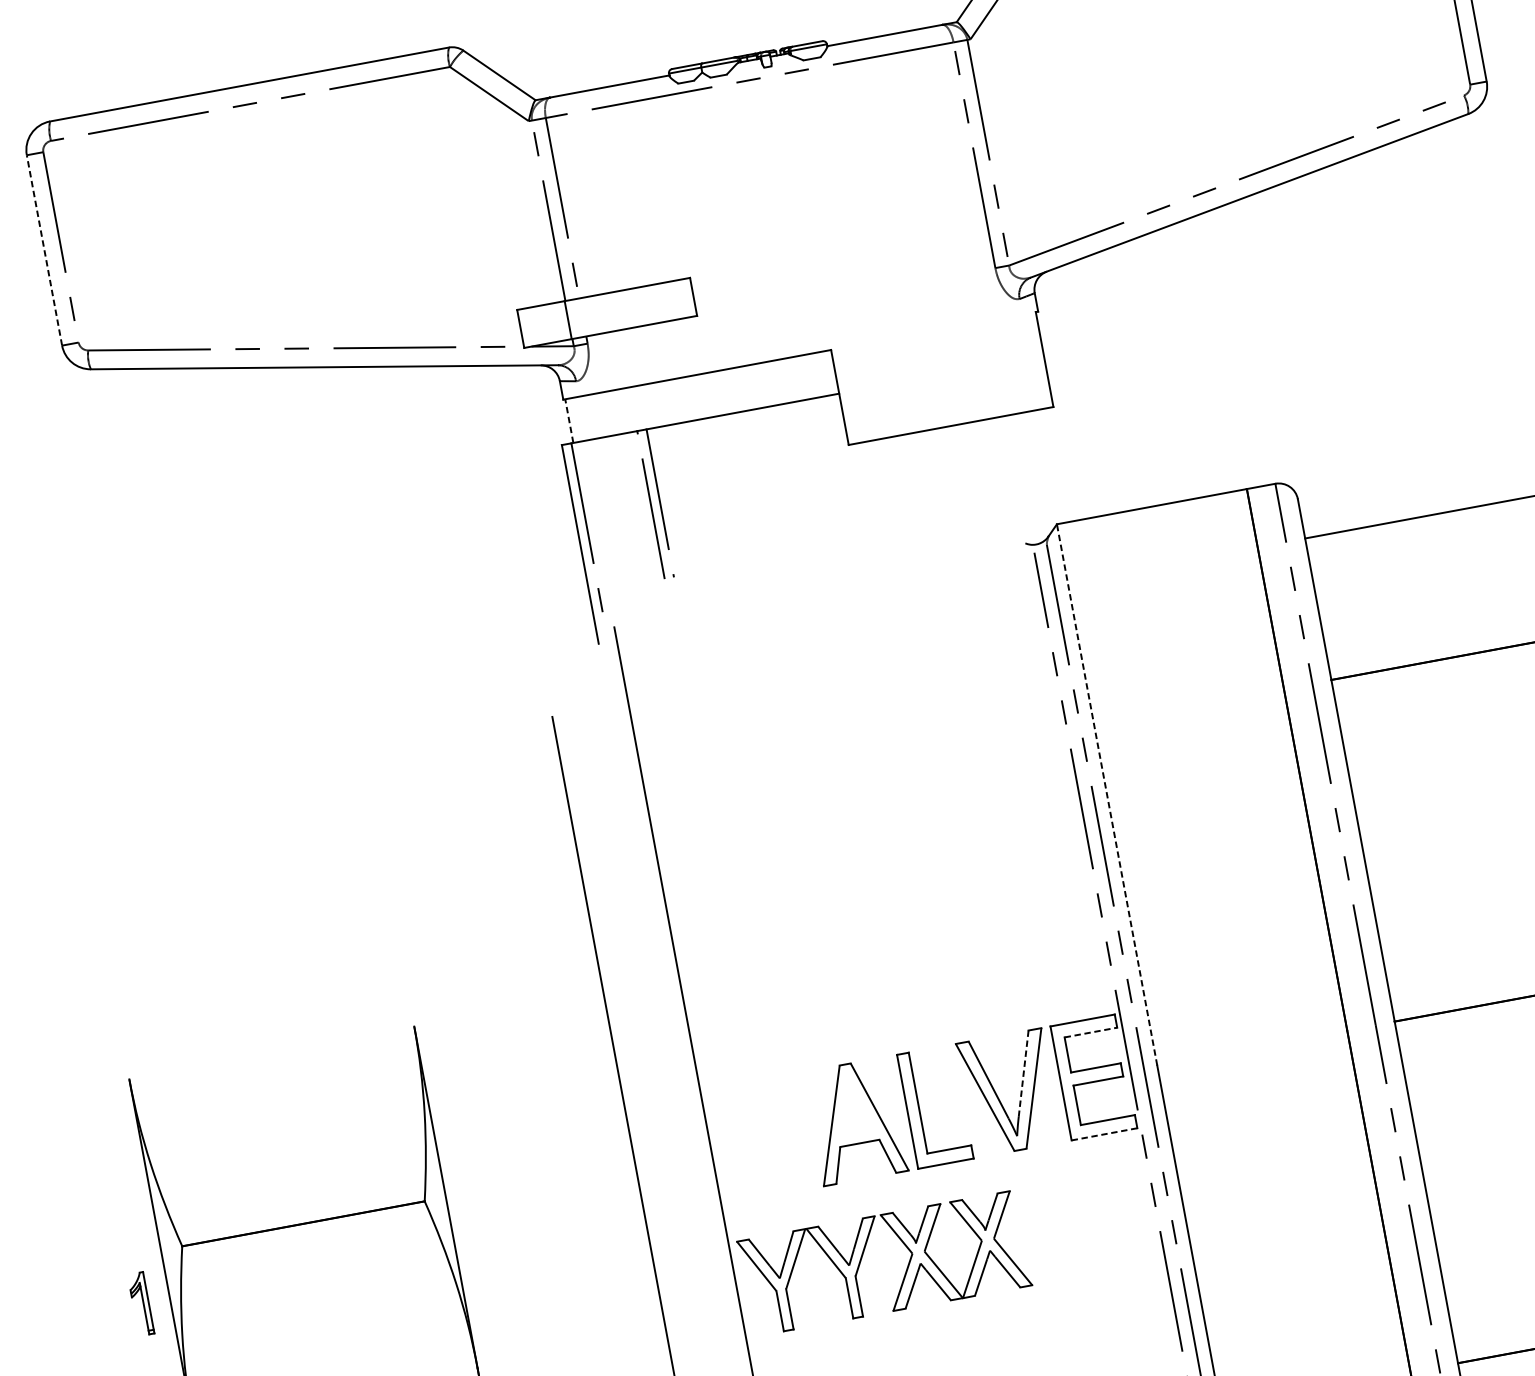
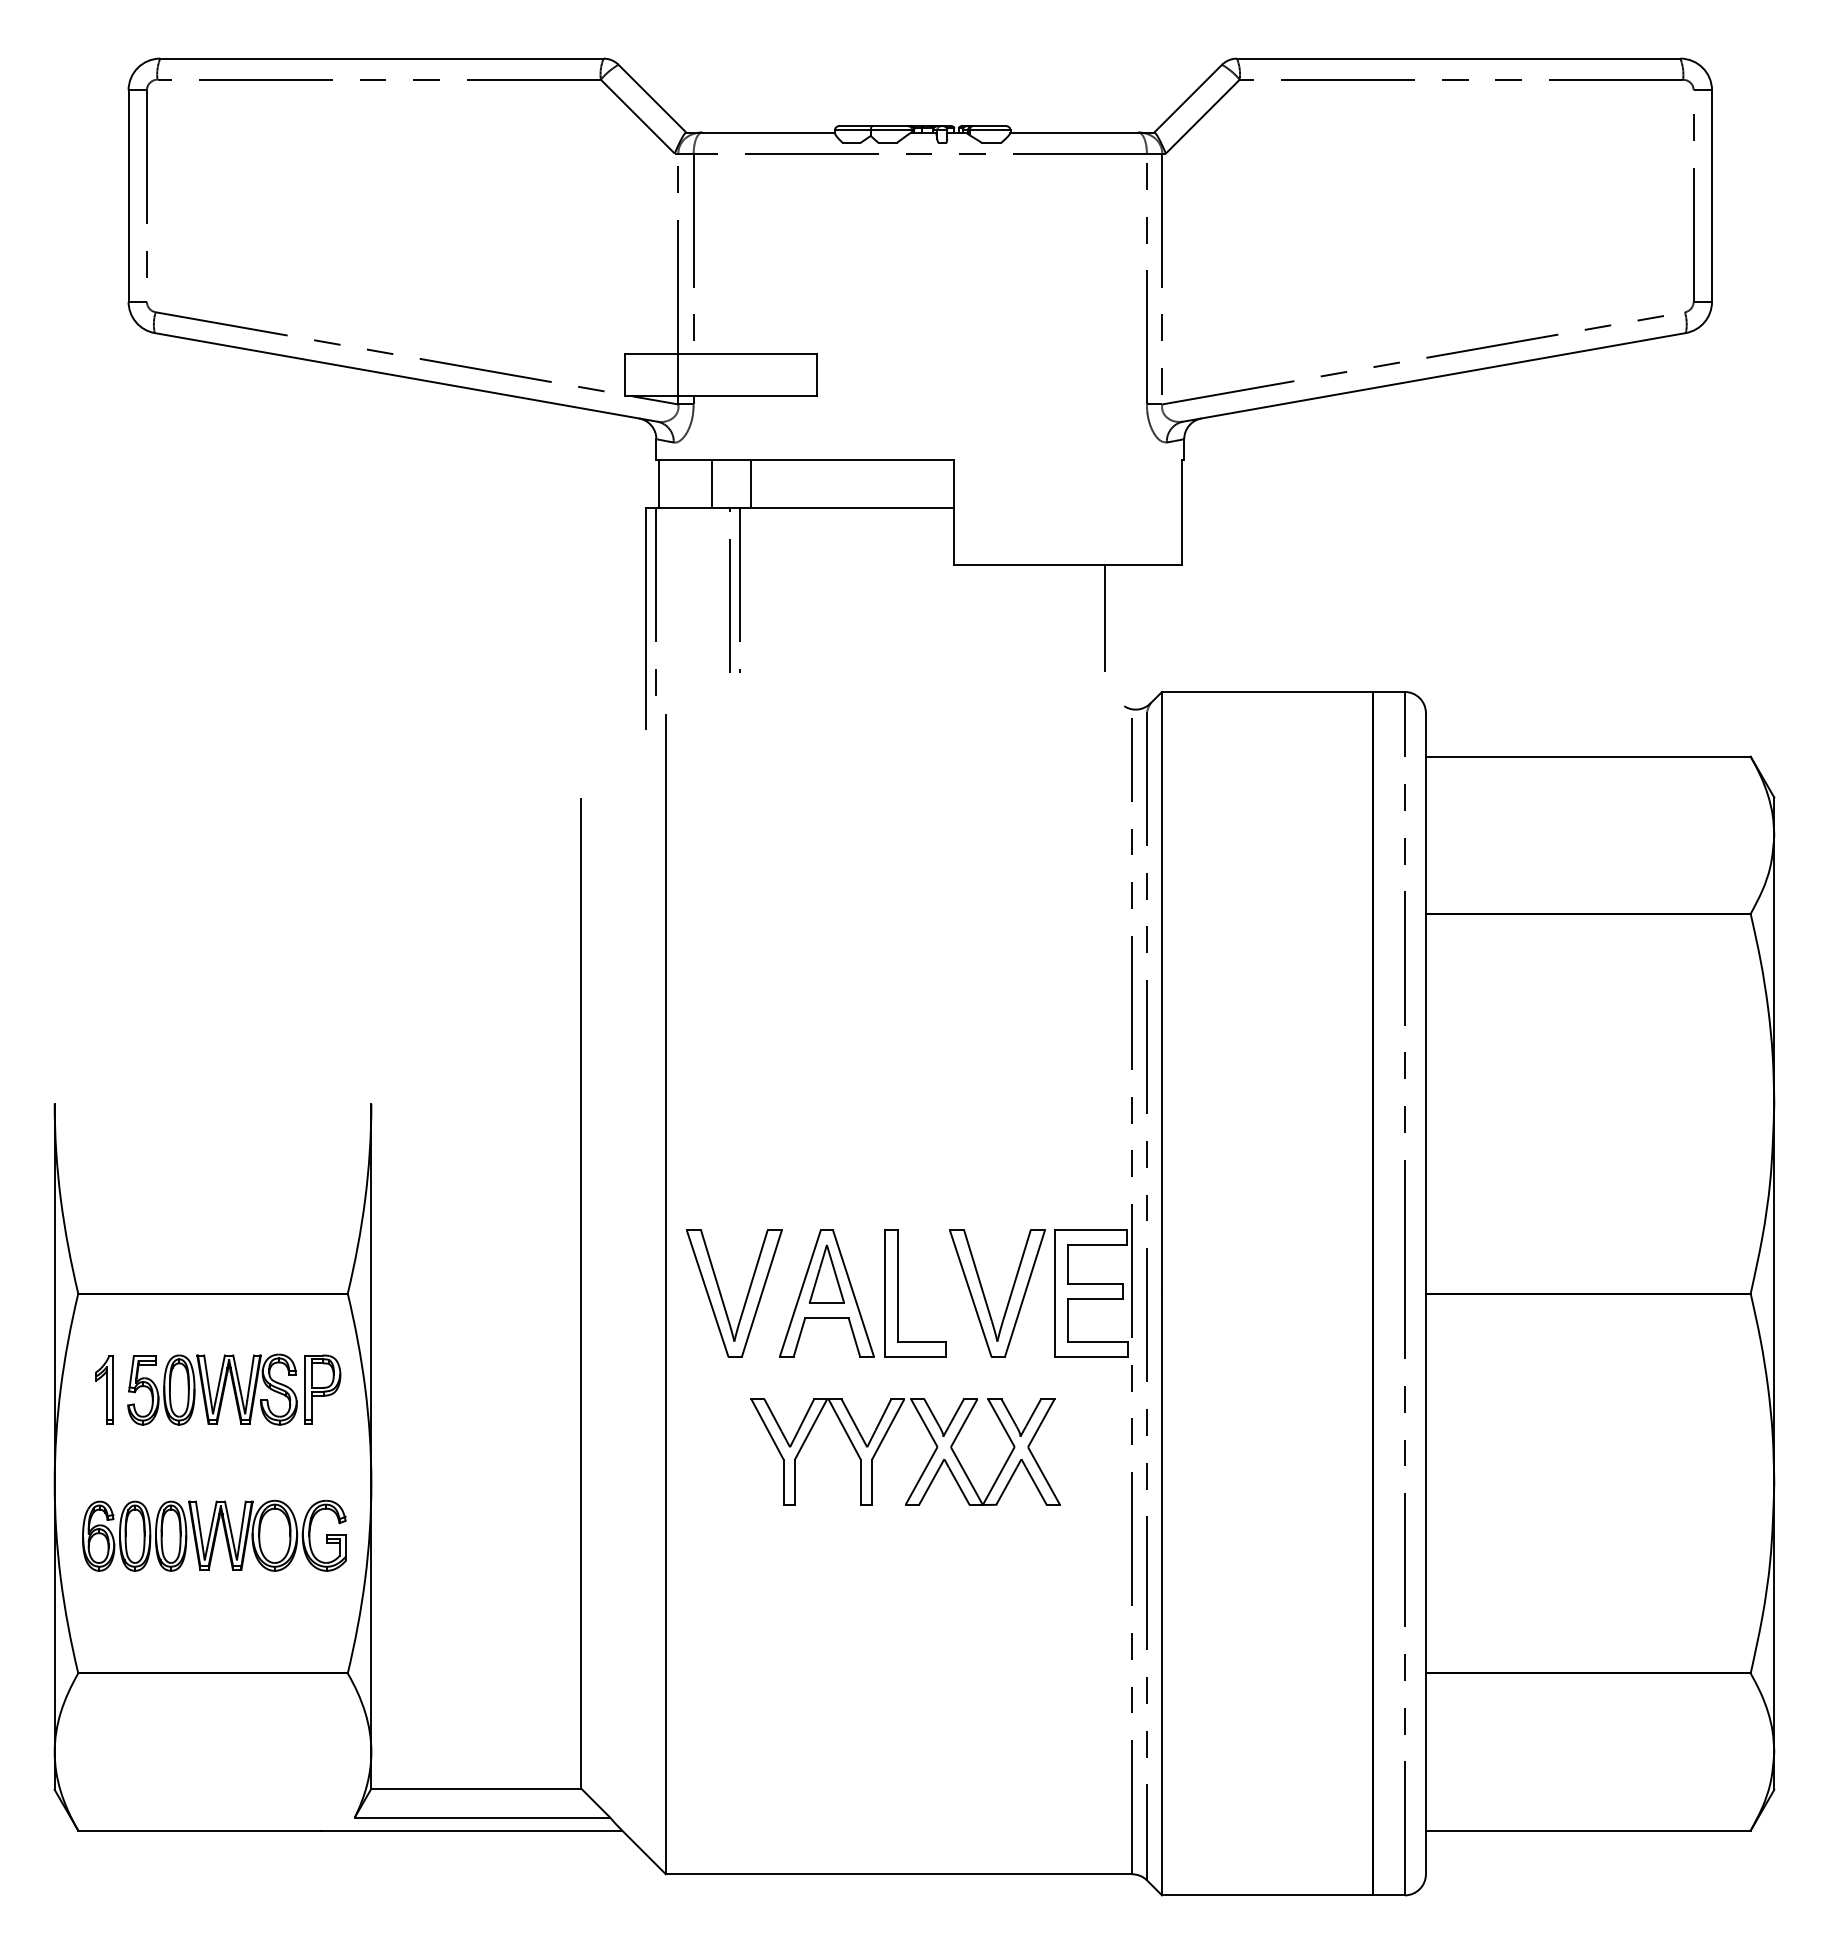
line: (44, 250) -> (128, 196), dashed -> solid
line: (652, 405) -> (751, 483), added
line: (616, 411) -> (711, 483), added
line: (569, 420) -> (658, 483), dashed -> solid
line: (993, 467) -> (1105, 618), added
line: (1107, 794) -> (1162, 992), dashed -> solid
line: (1091, 1032) -> (1097, 1244), dashed -> solid
line: (1023, 1073) -> (1016, 1275), dashed -> solid
part: (852, 1103) -> (826, 1273), added
line: (1104, 1134) -> (1091, 1357), dashed -> solid
part: (783, 1139) -> (745, 1298), added
part: (862, 1256) -> (883, 1440), moved
part: (141, 1304) -> (104, 1389), moved
part: (338, 1306) -> (234, 1389), added

